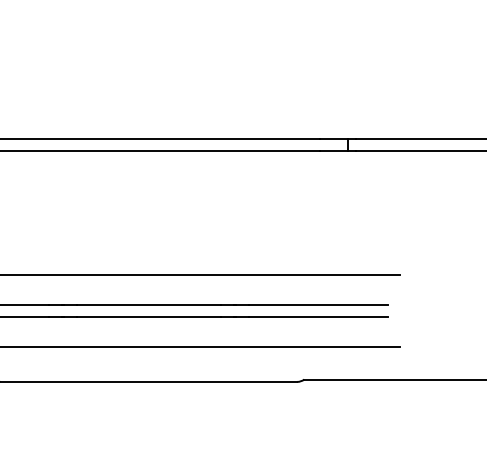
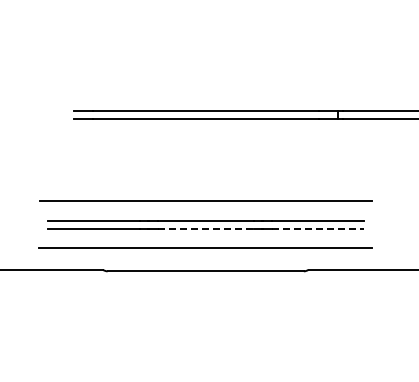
line: (148, 317) -> (205, 228), solid -> dashed
line: (317, 317) -> (317, 228), solid -> dashed

